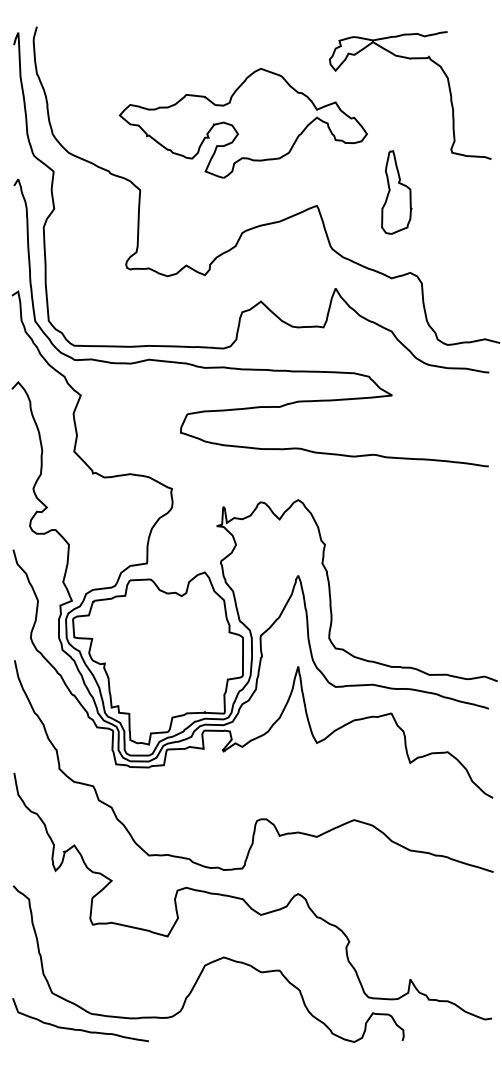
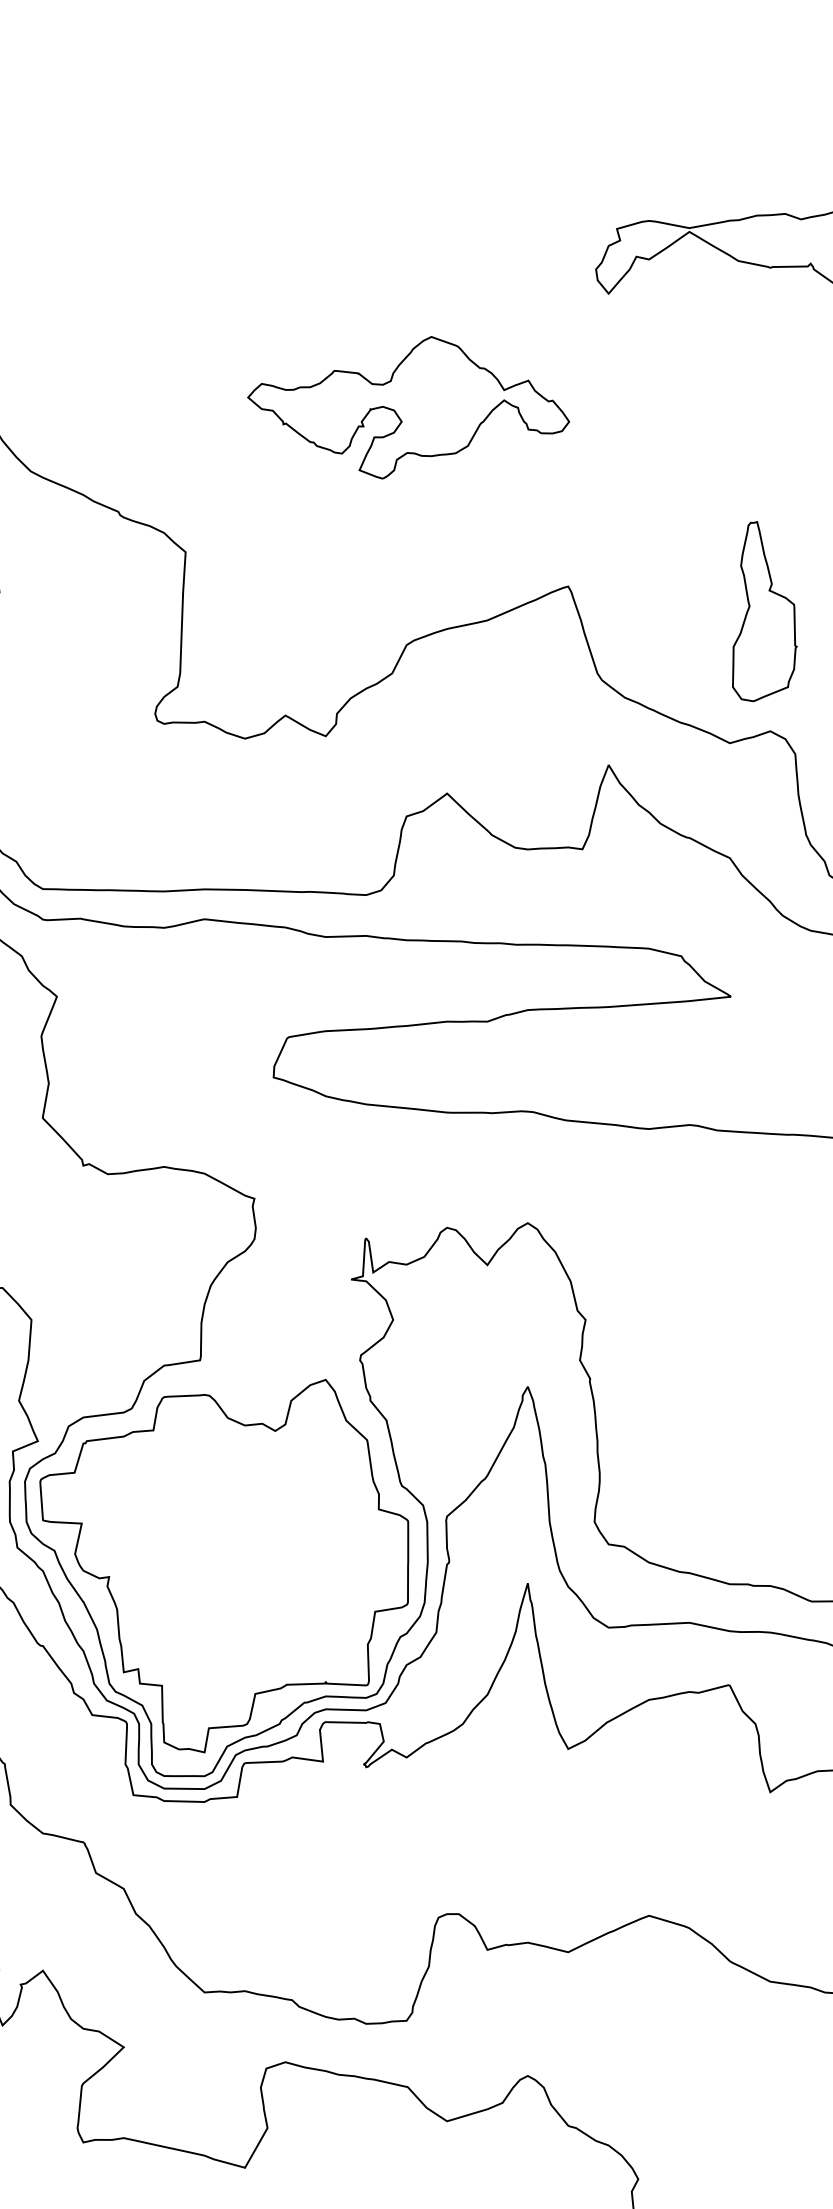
part: (242, 123) -> (407, 407), size x0.6
part: (396, 192) -> (764, 611), moved

